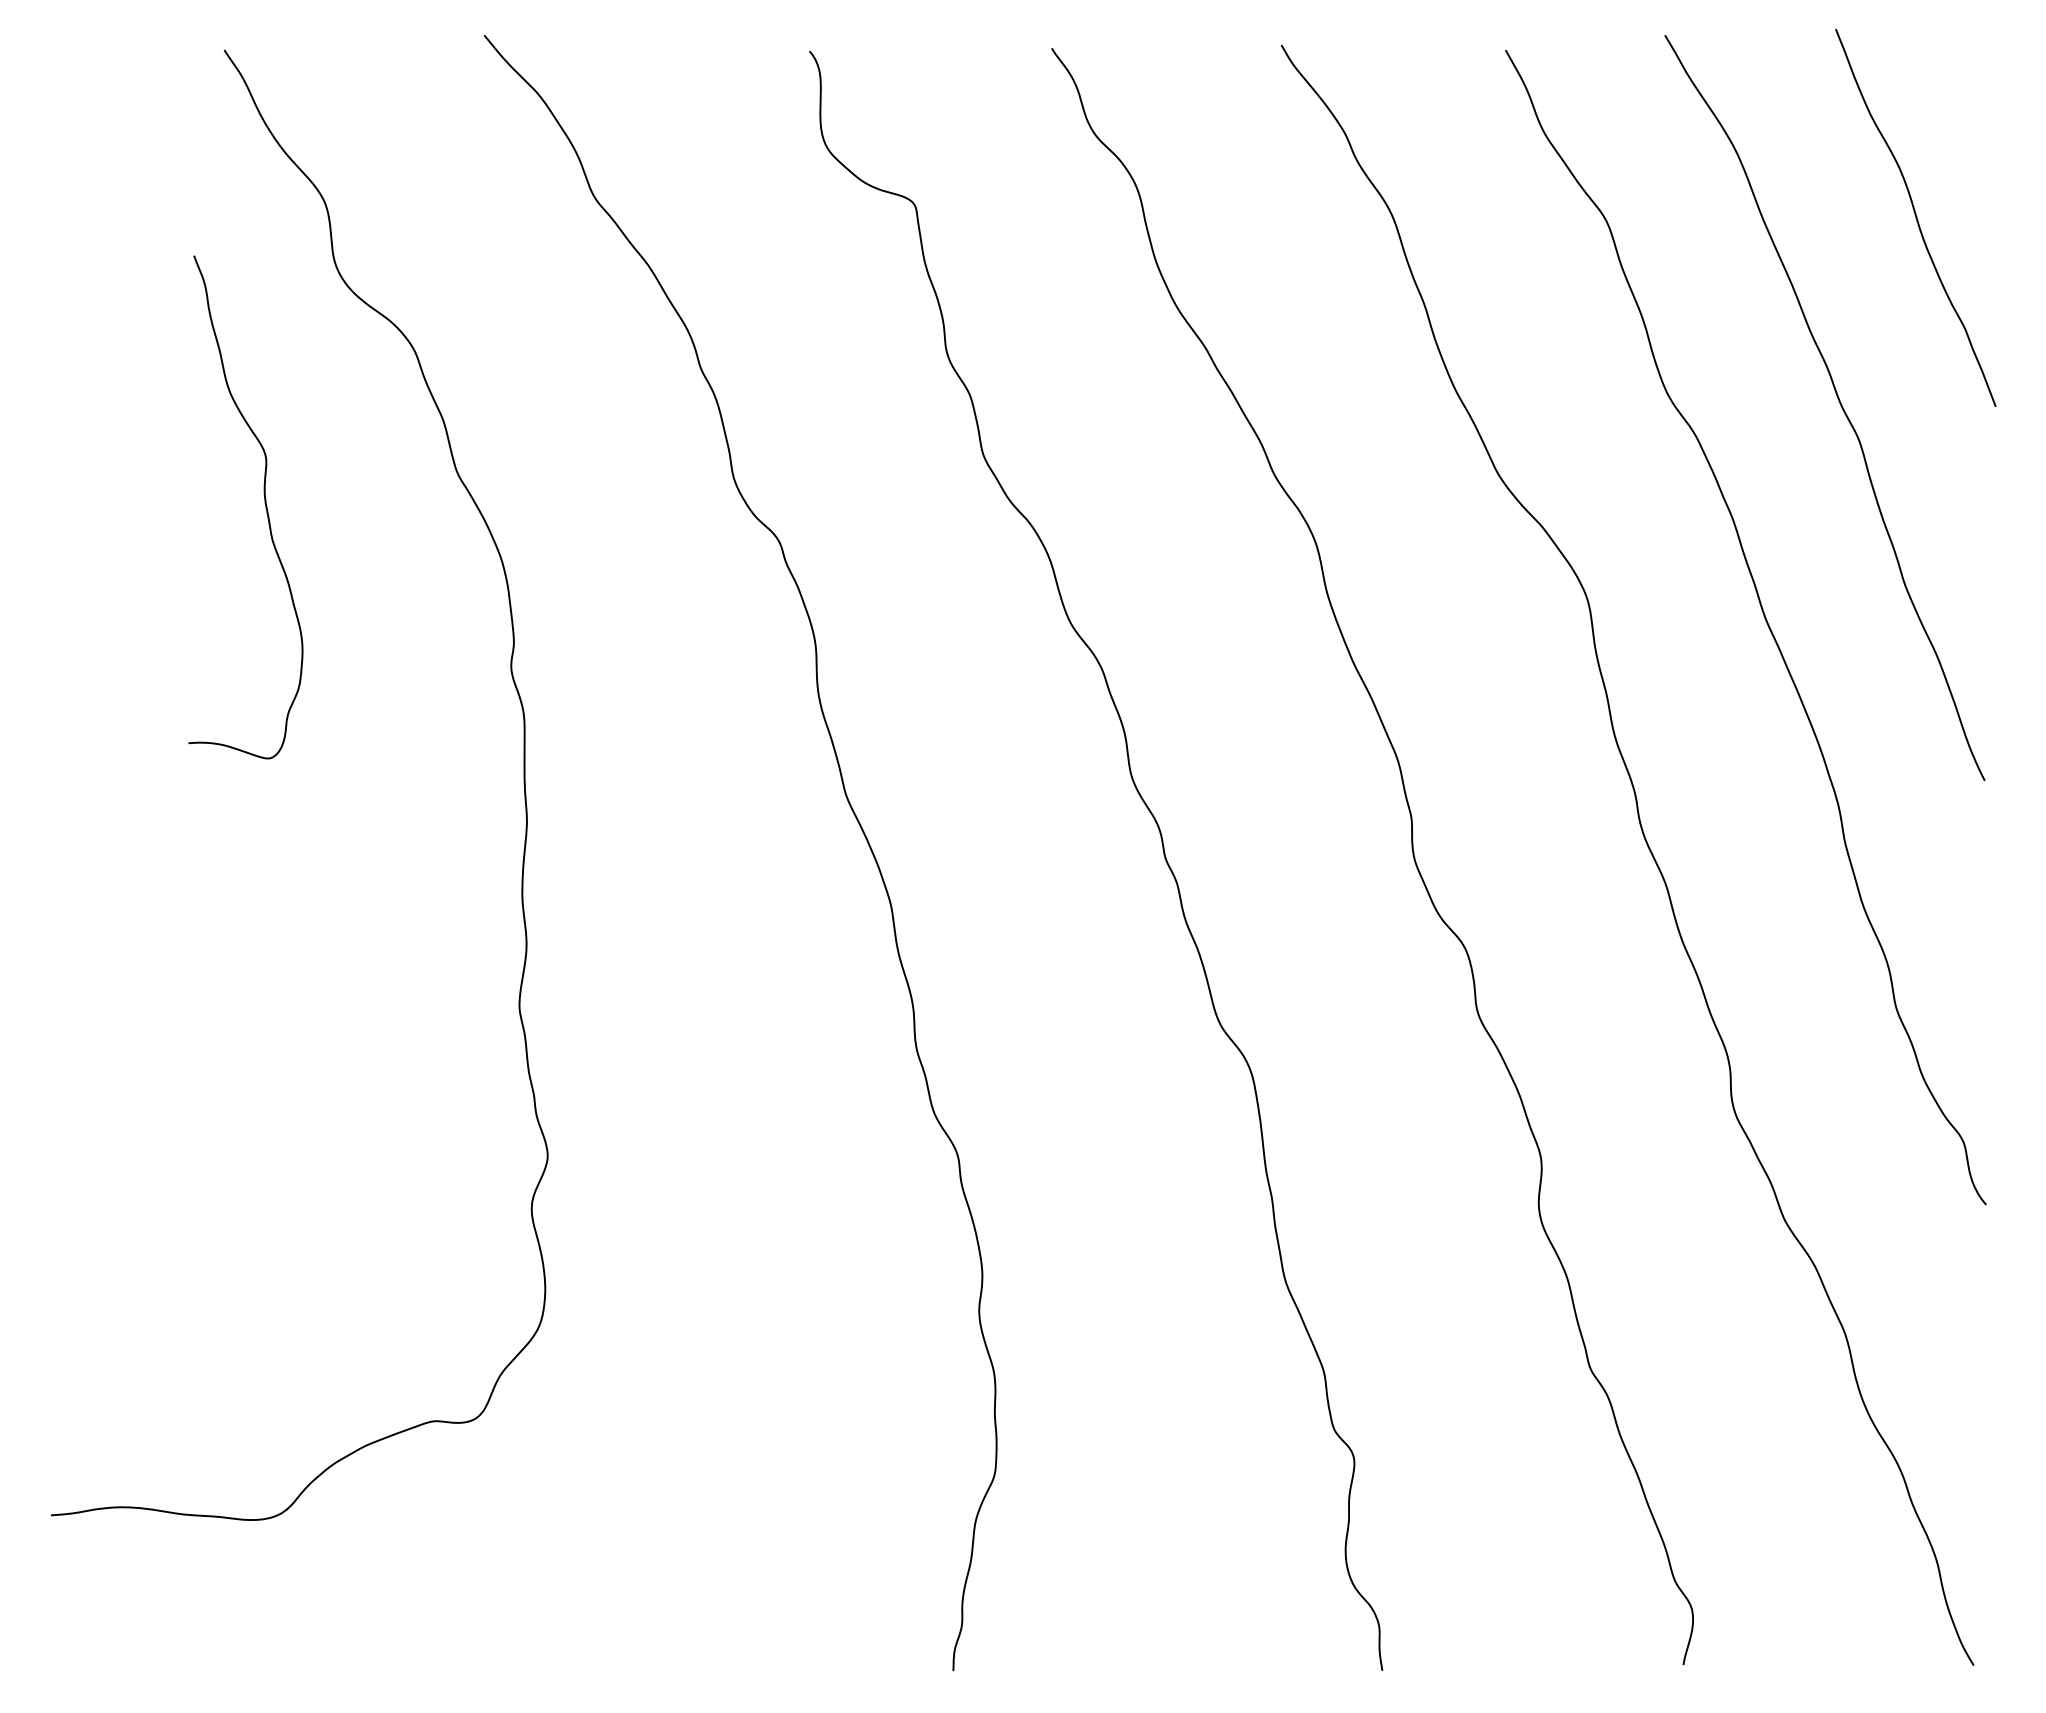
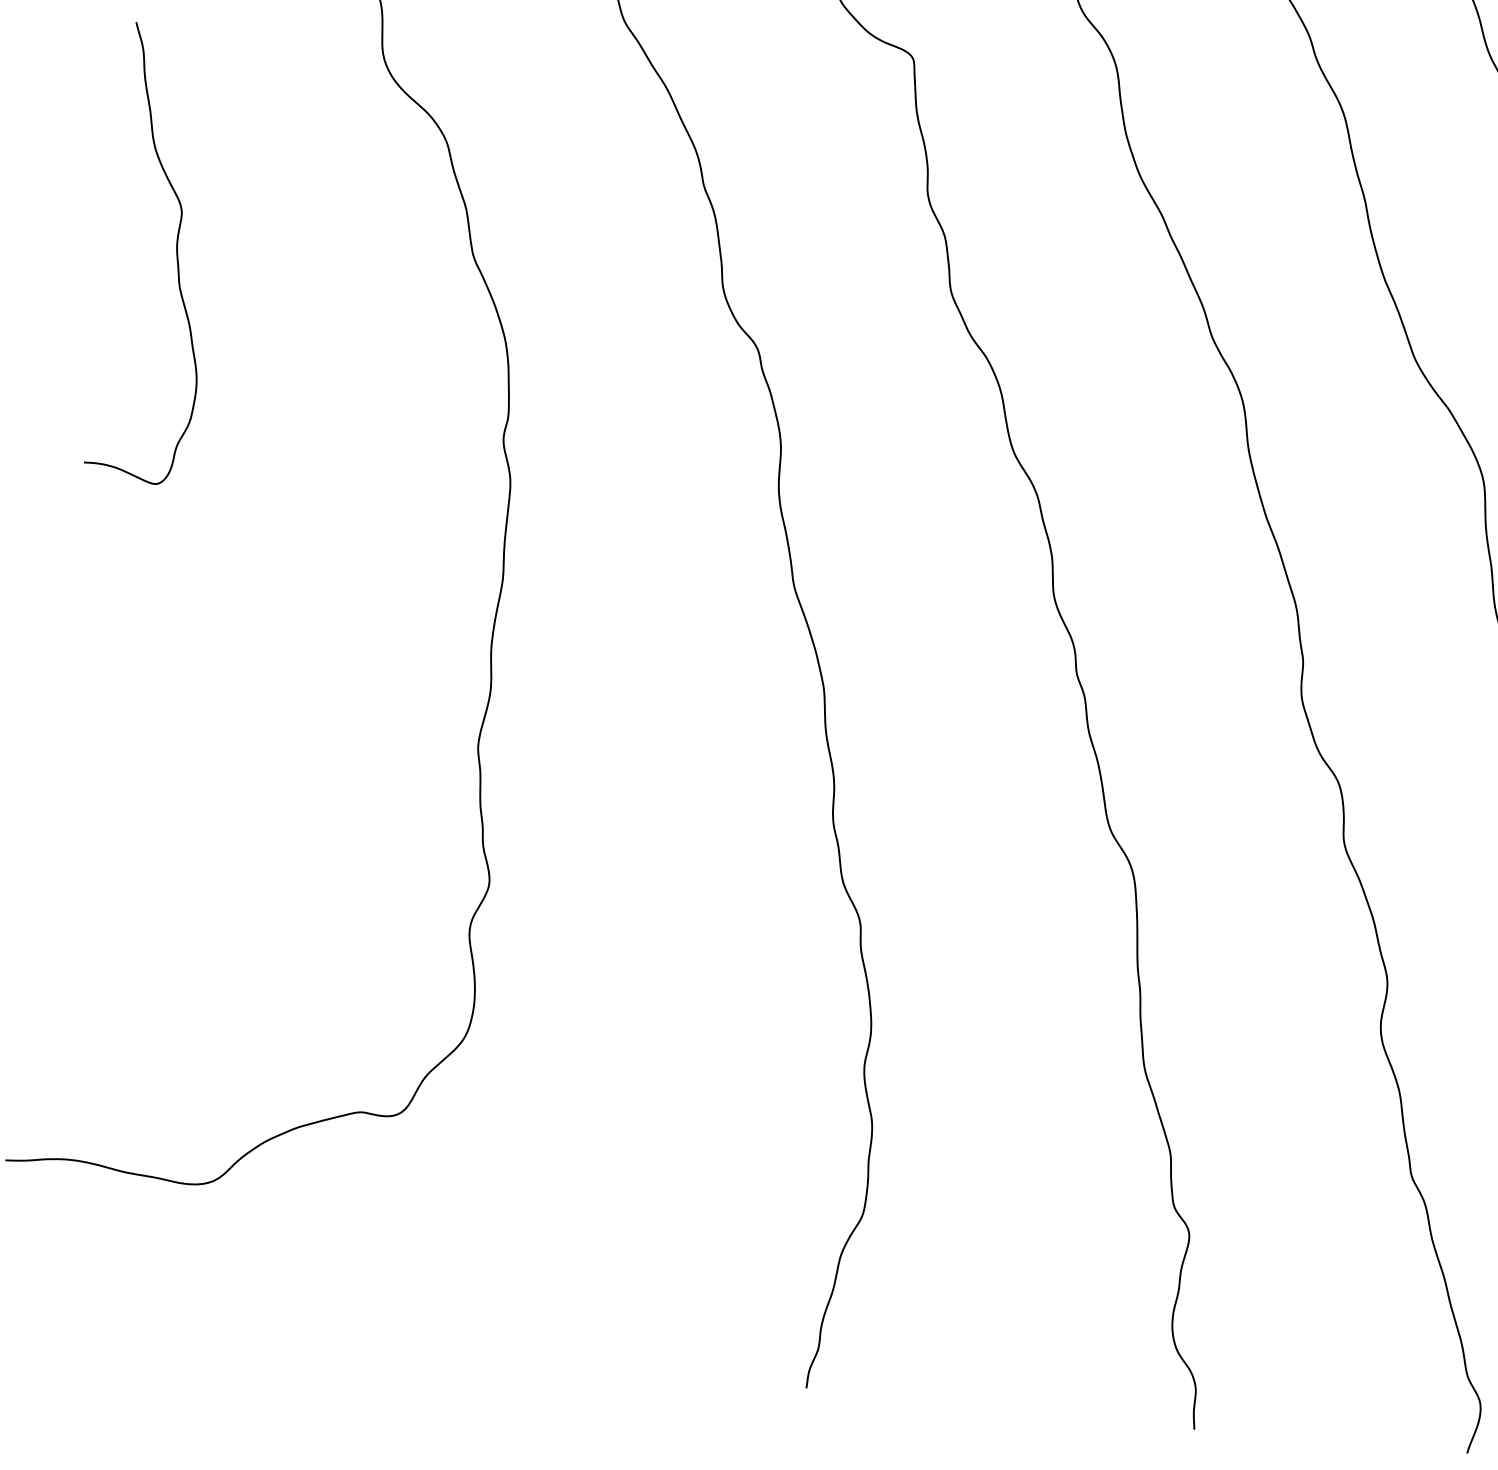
curve: (264, 503) -> (175, 253), moved

